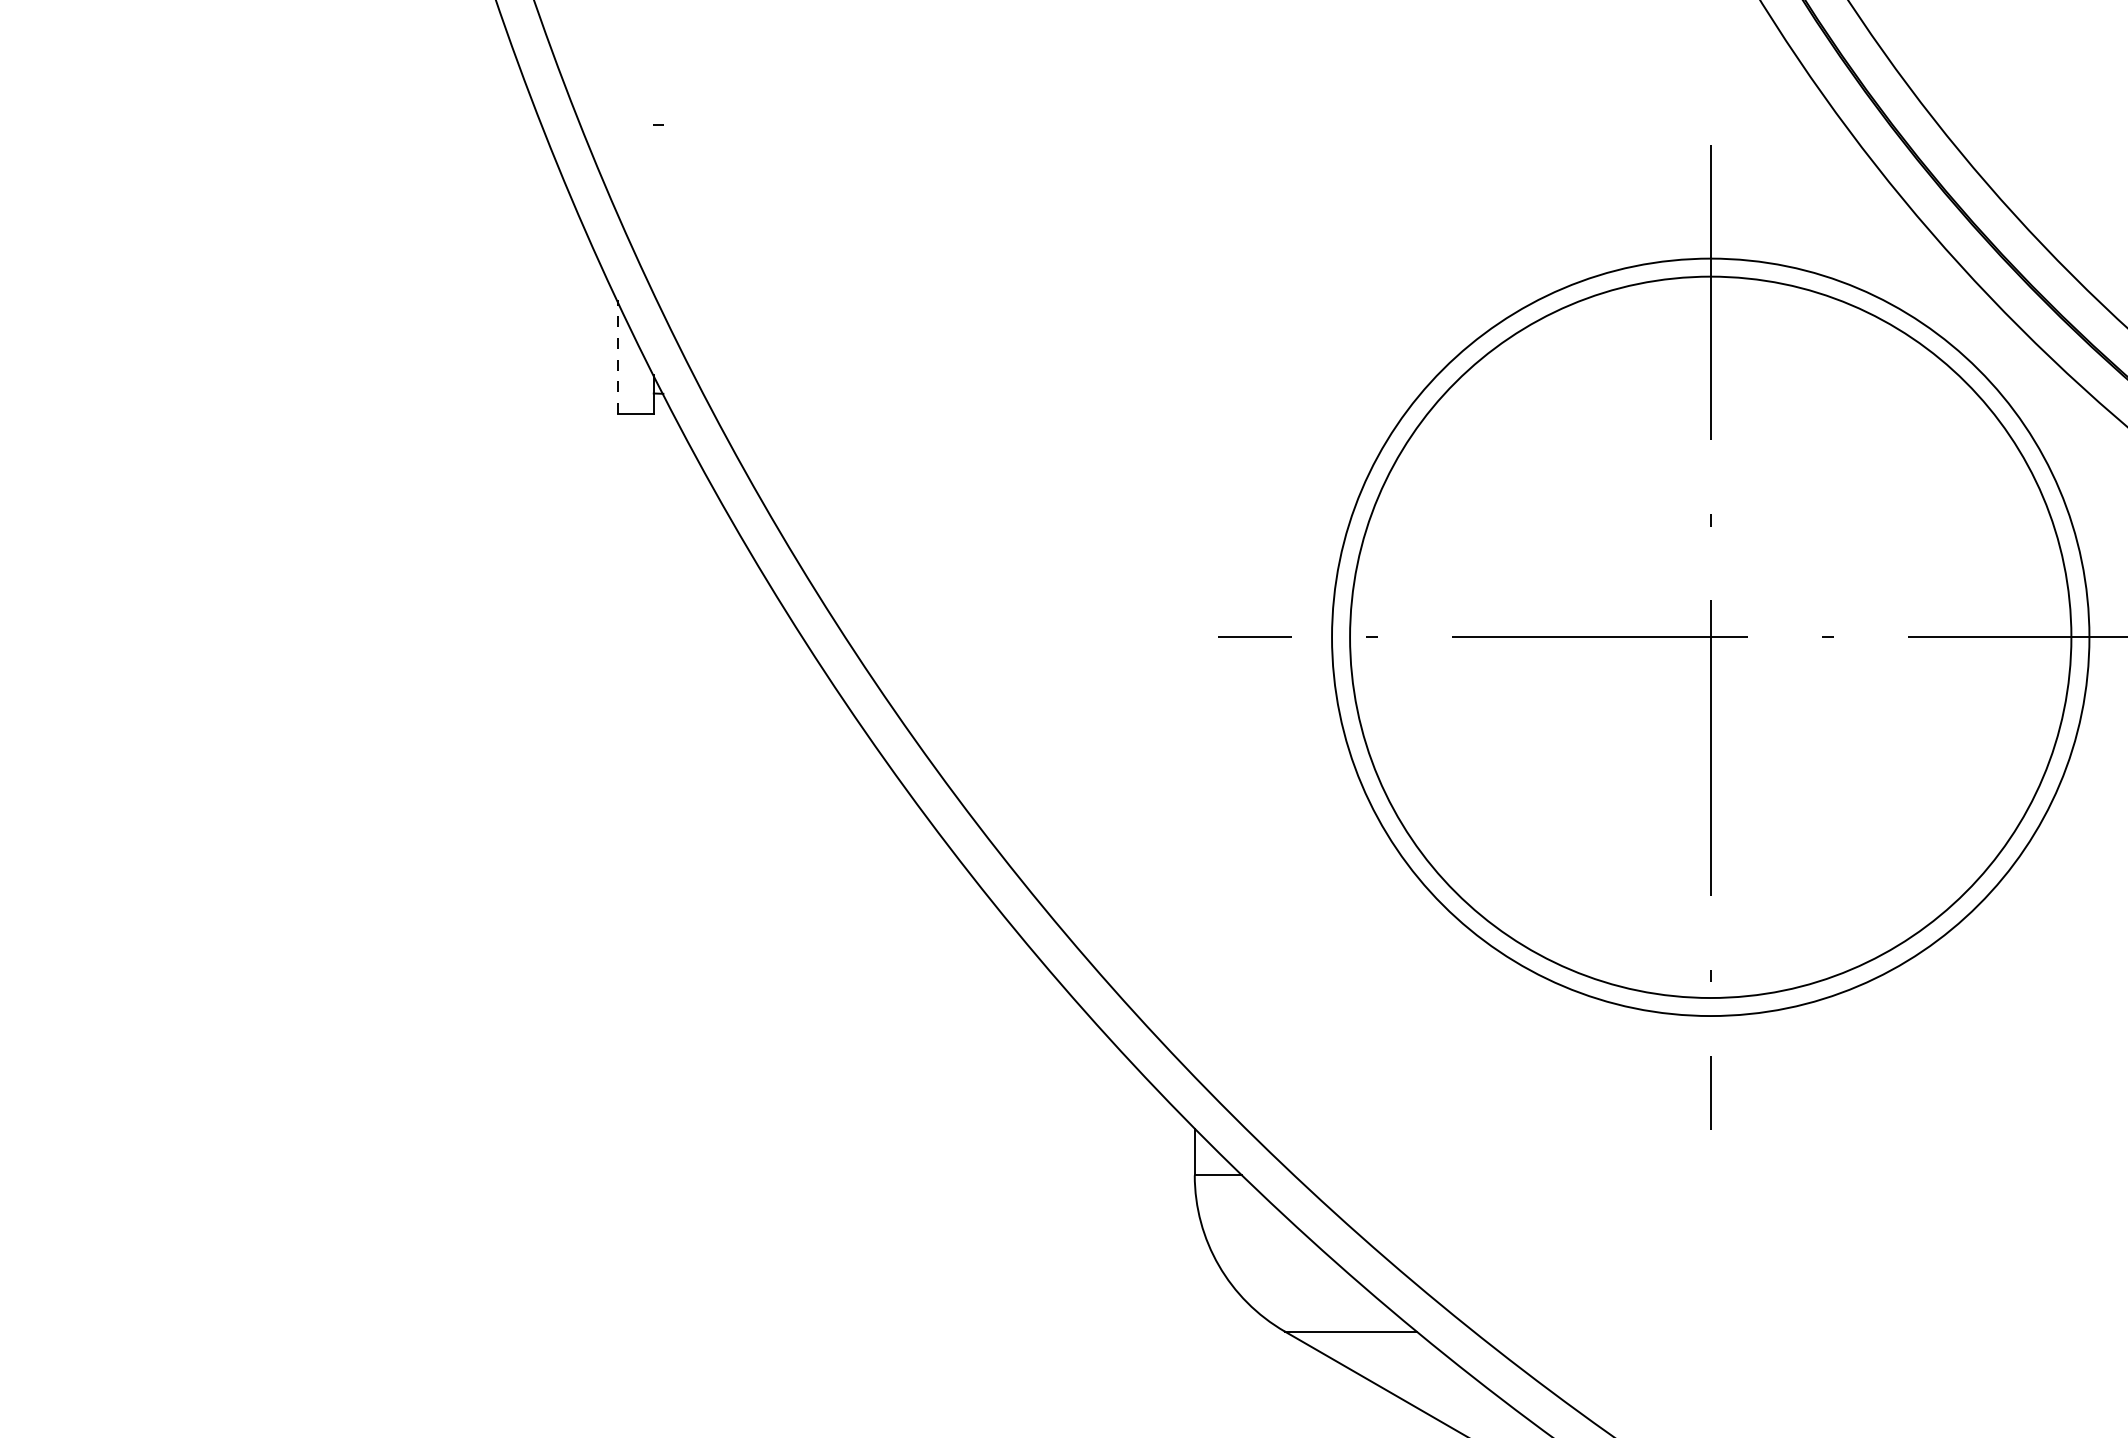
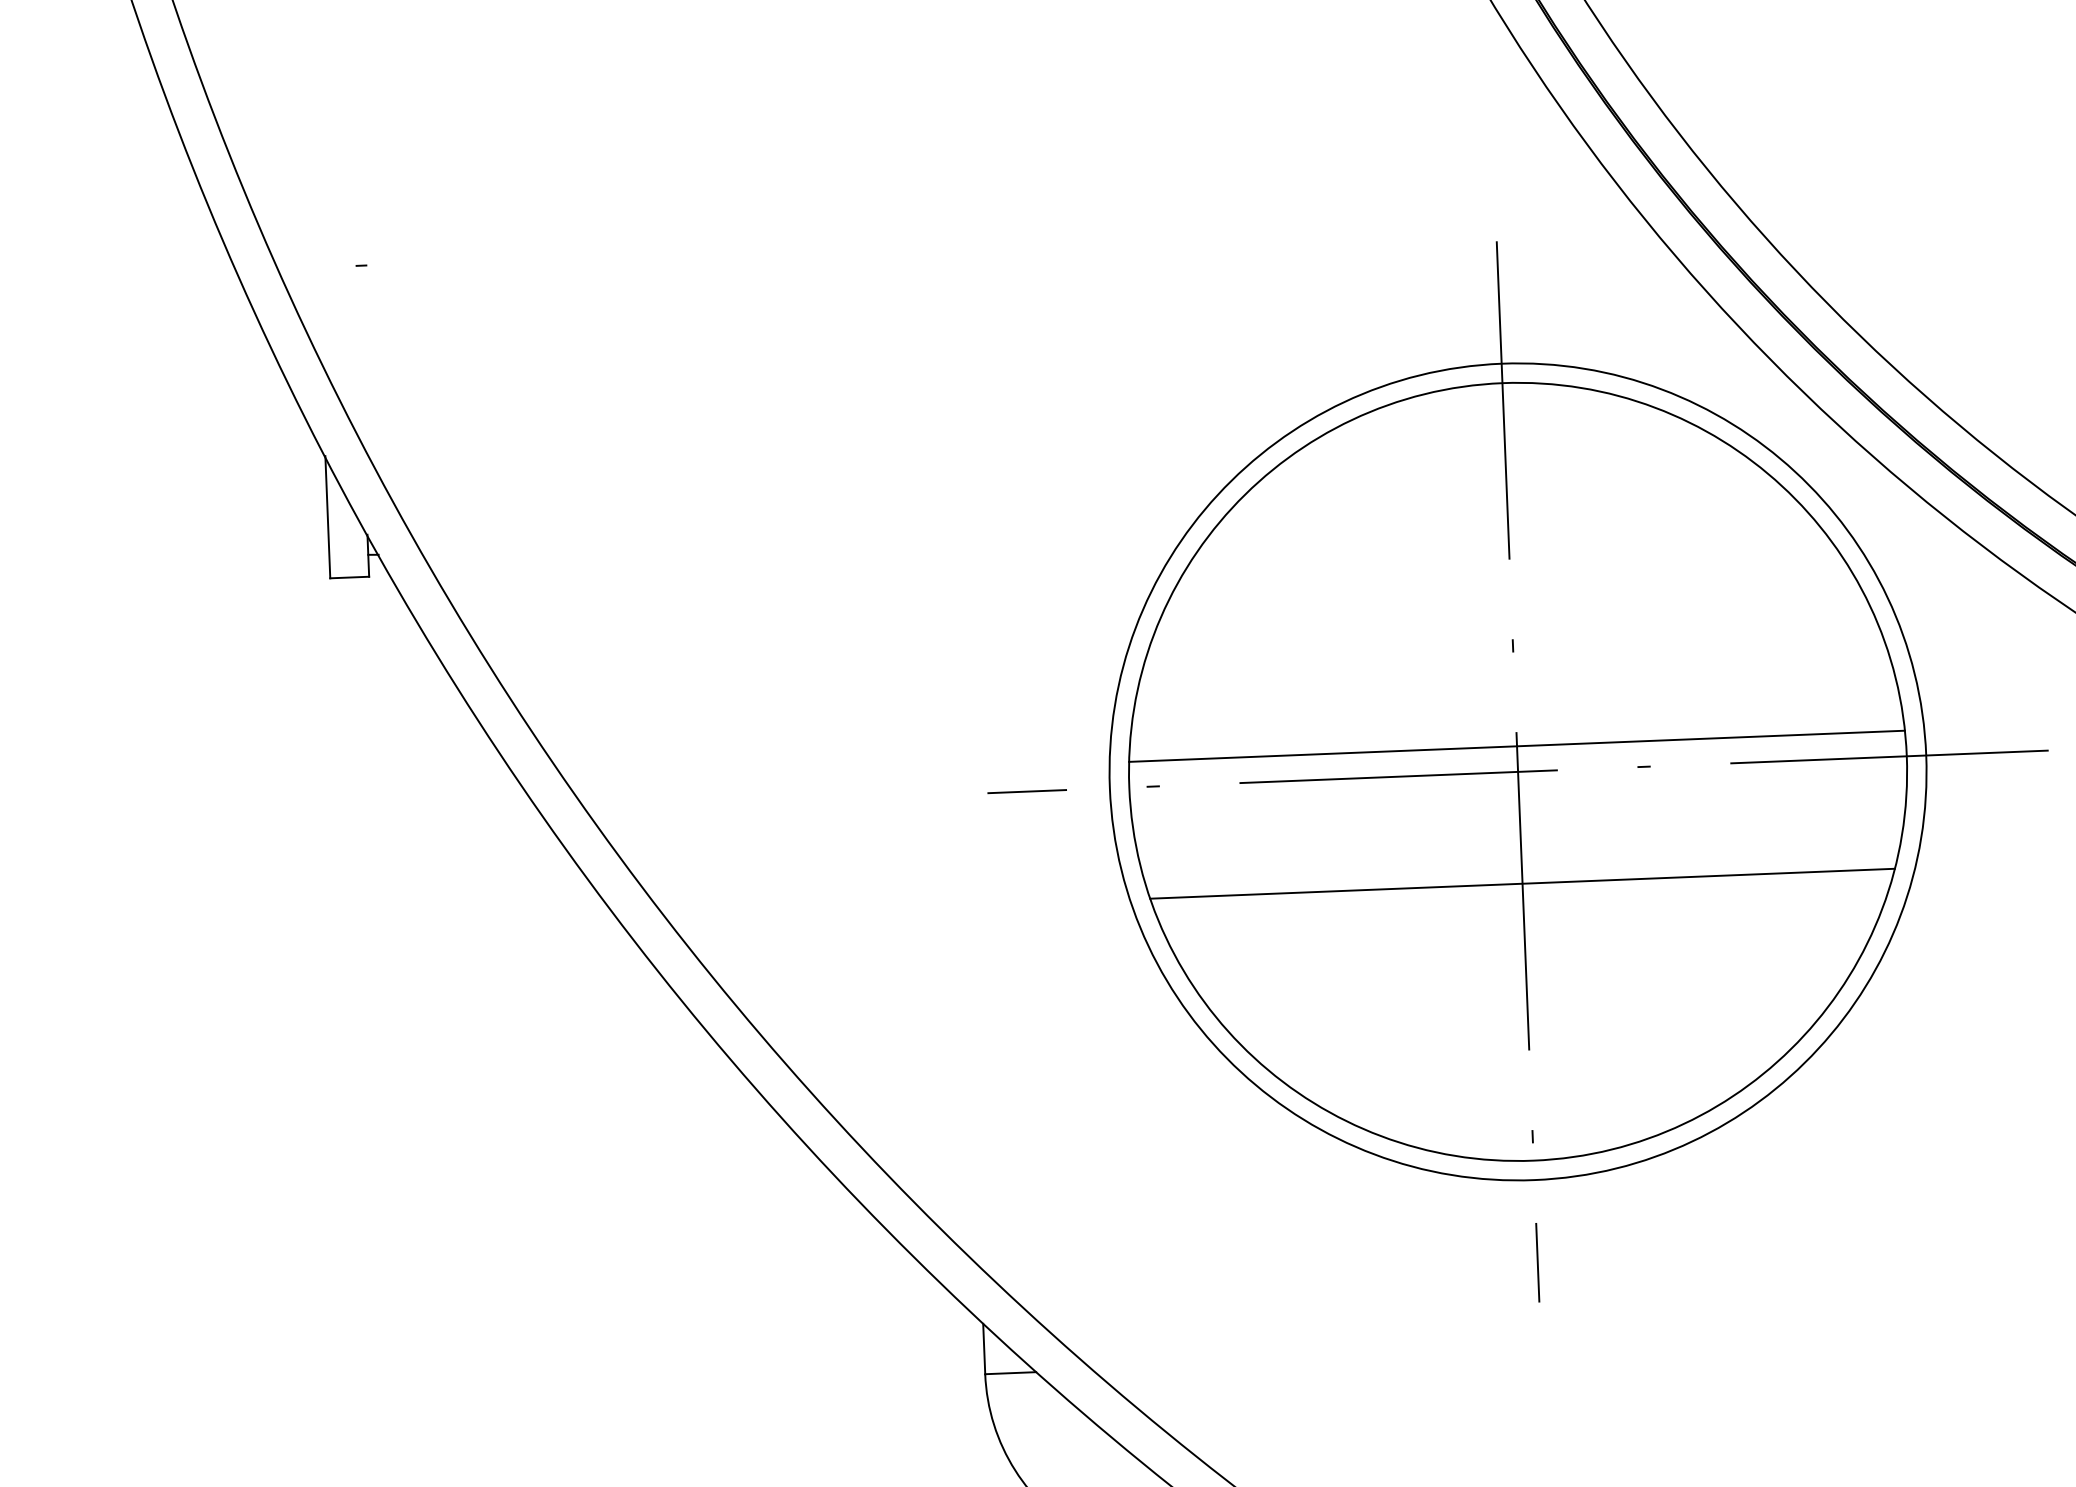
line: (617, 357) -> (327, 517), dashed -> solid
line: (1710, 613) -> (1516, 746), added
line: (1710, 741) -> (1522, 884), added

